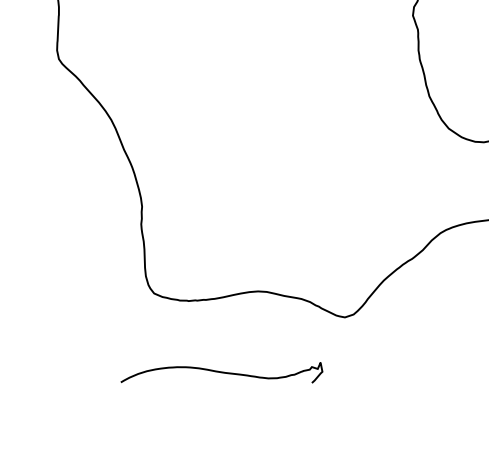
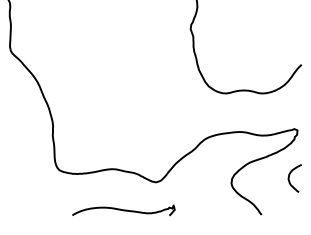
curve: (221, 370) -> (123, 209), moved

